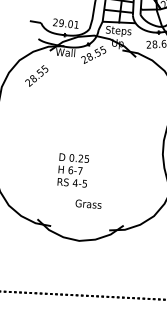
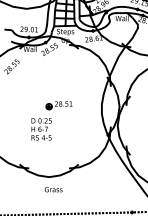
part: (100, 137) -> (58, 105), added
text: (88, 204) -> (53, 189), moved

